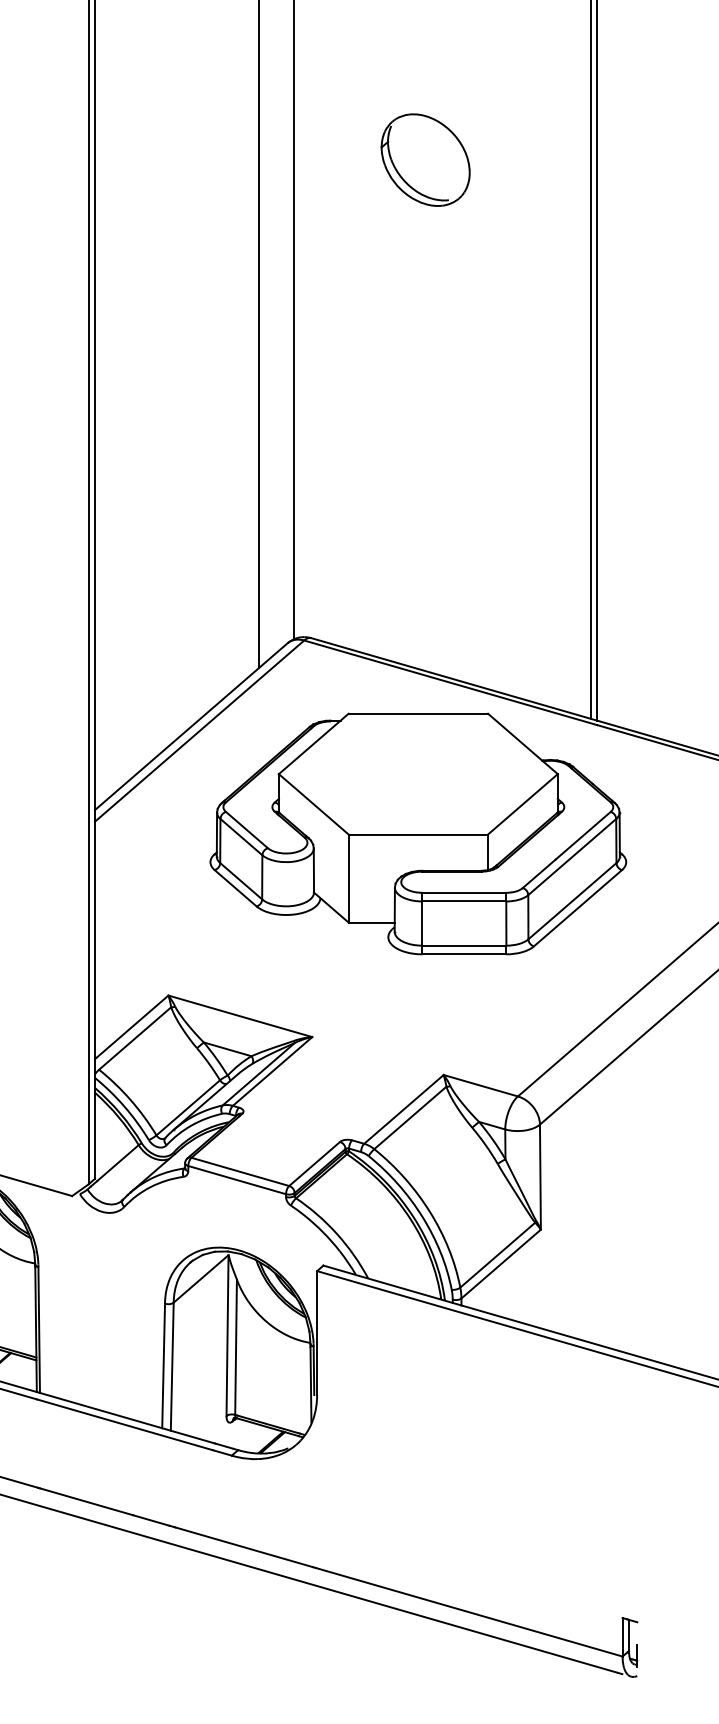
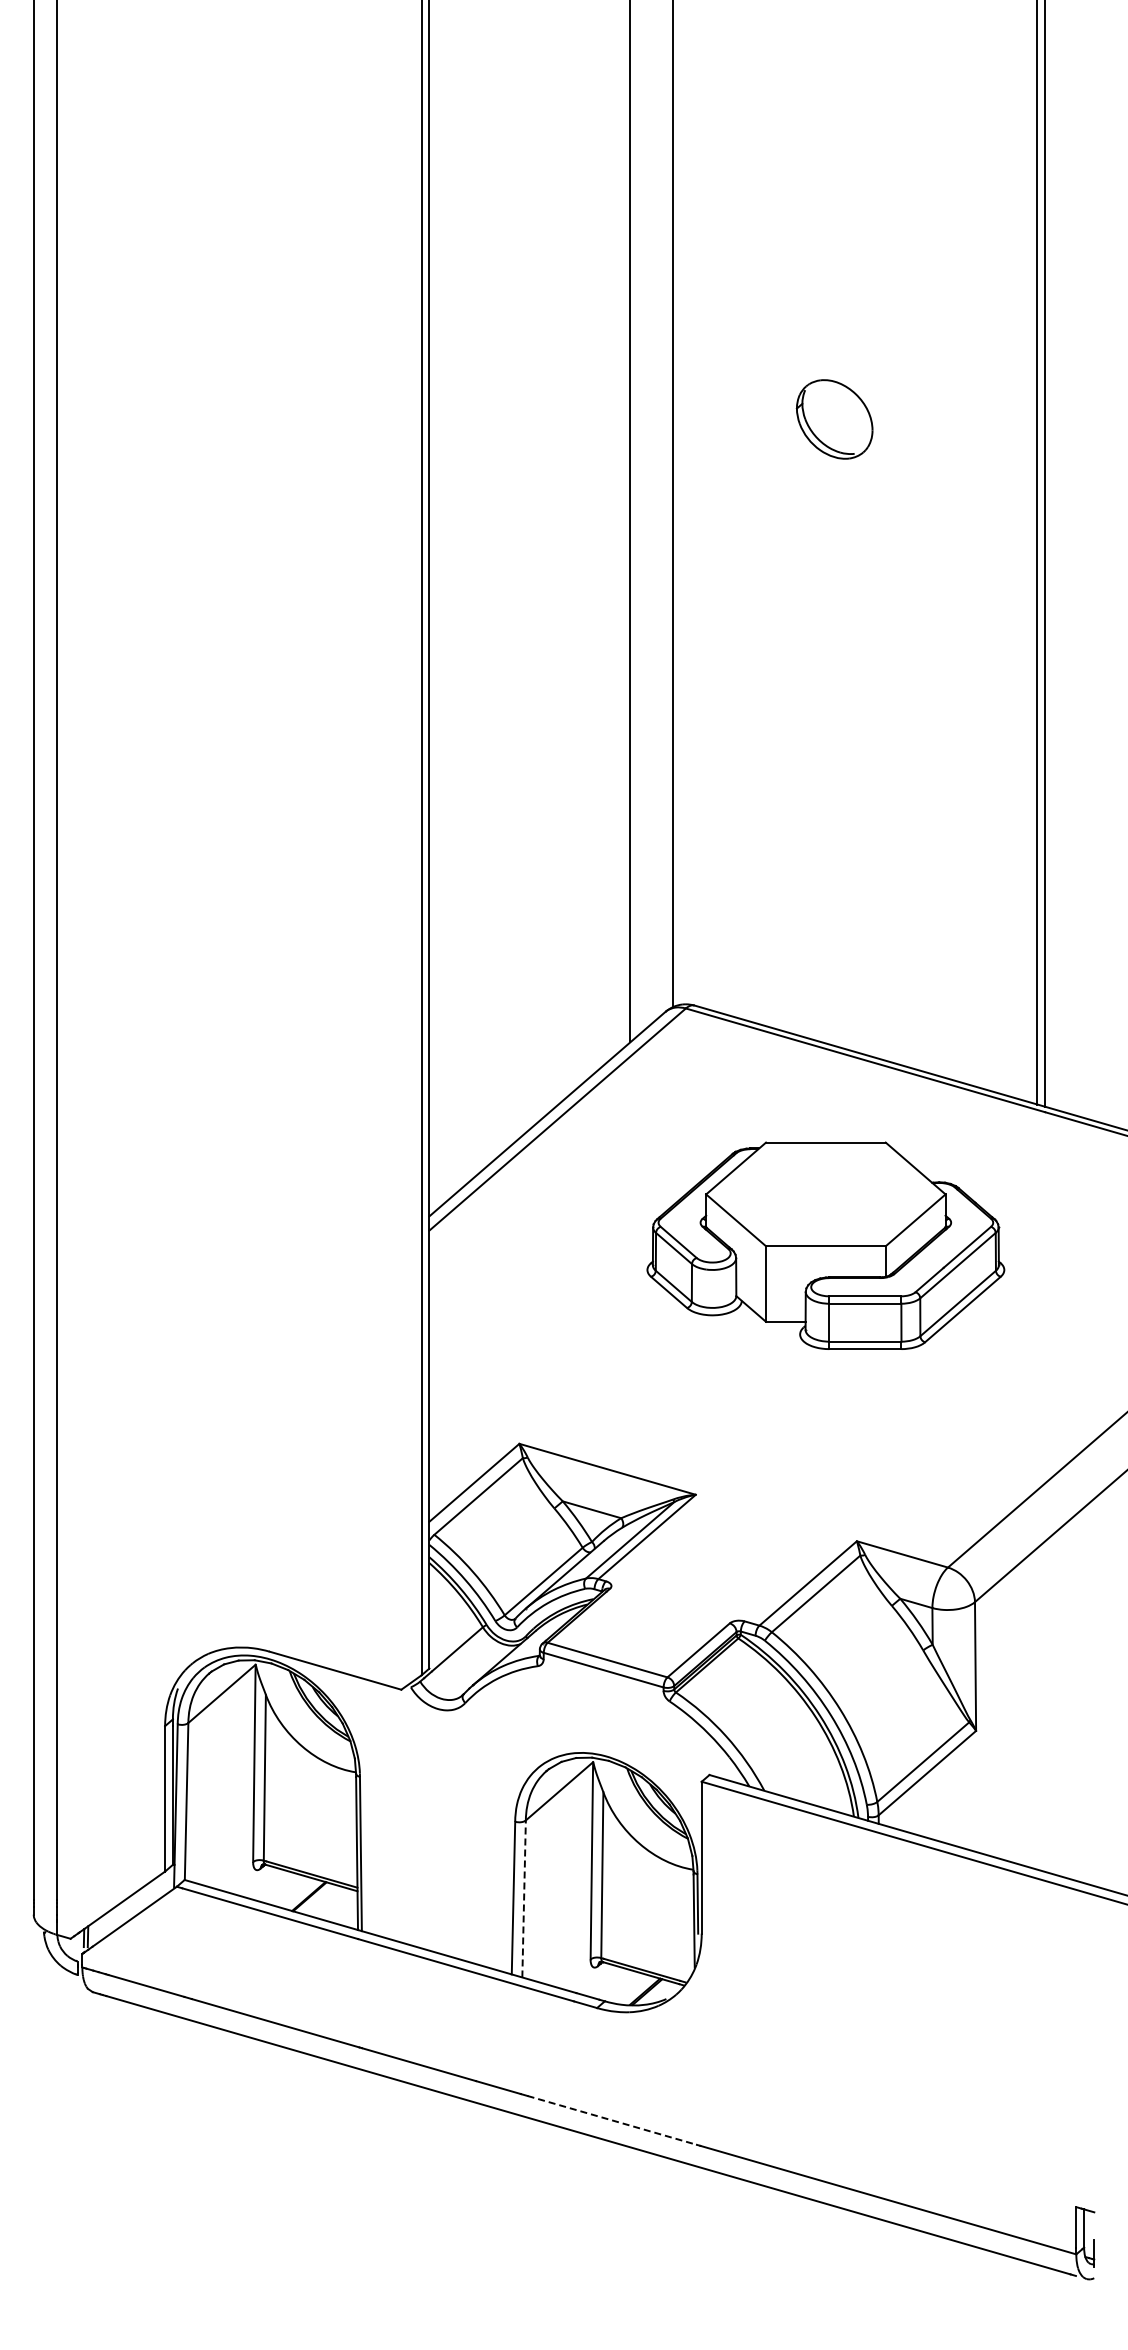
part: (425, 160) -> (834, 419), size x0.7
part: (418, 833) -> (825, 1245), size x0.7
line: (172, 1366) -> (524, 1898), solid -> dashed
line: (244, 1547) -> (612, 2120), solid -> dashed

